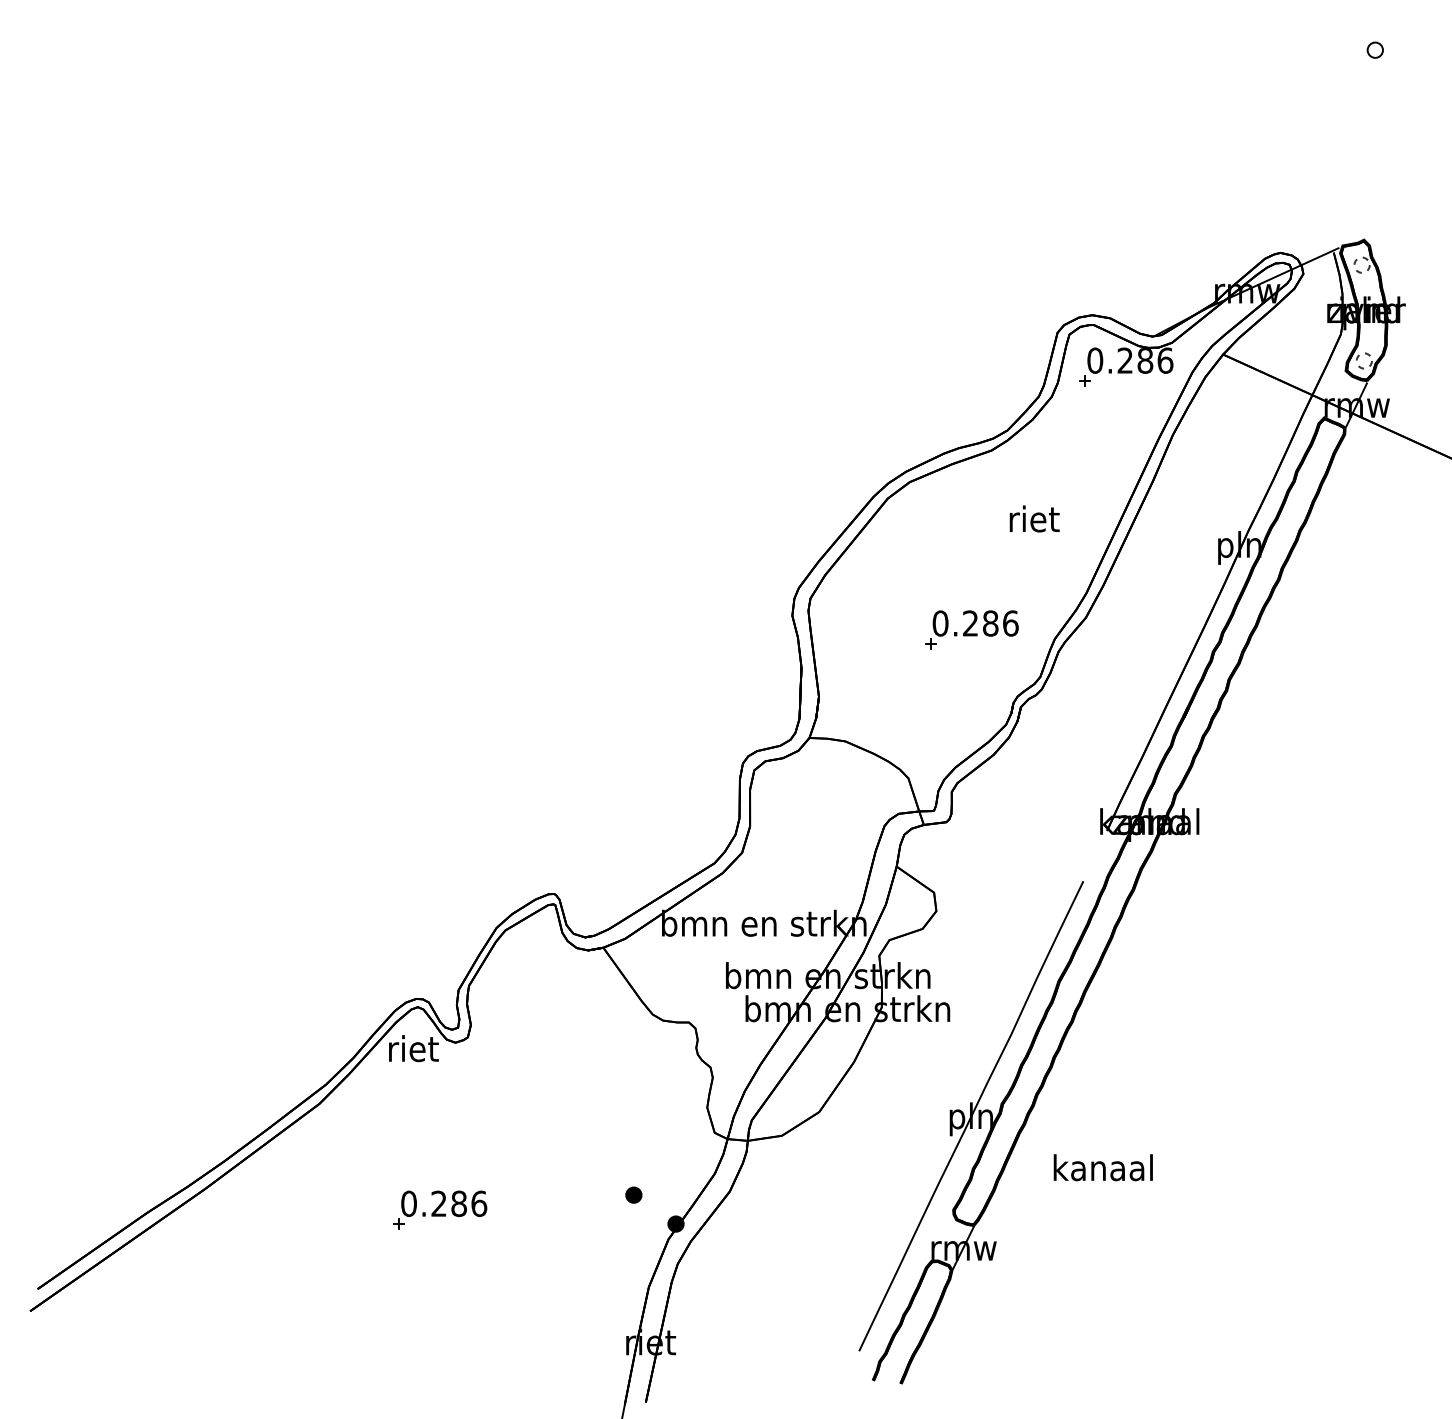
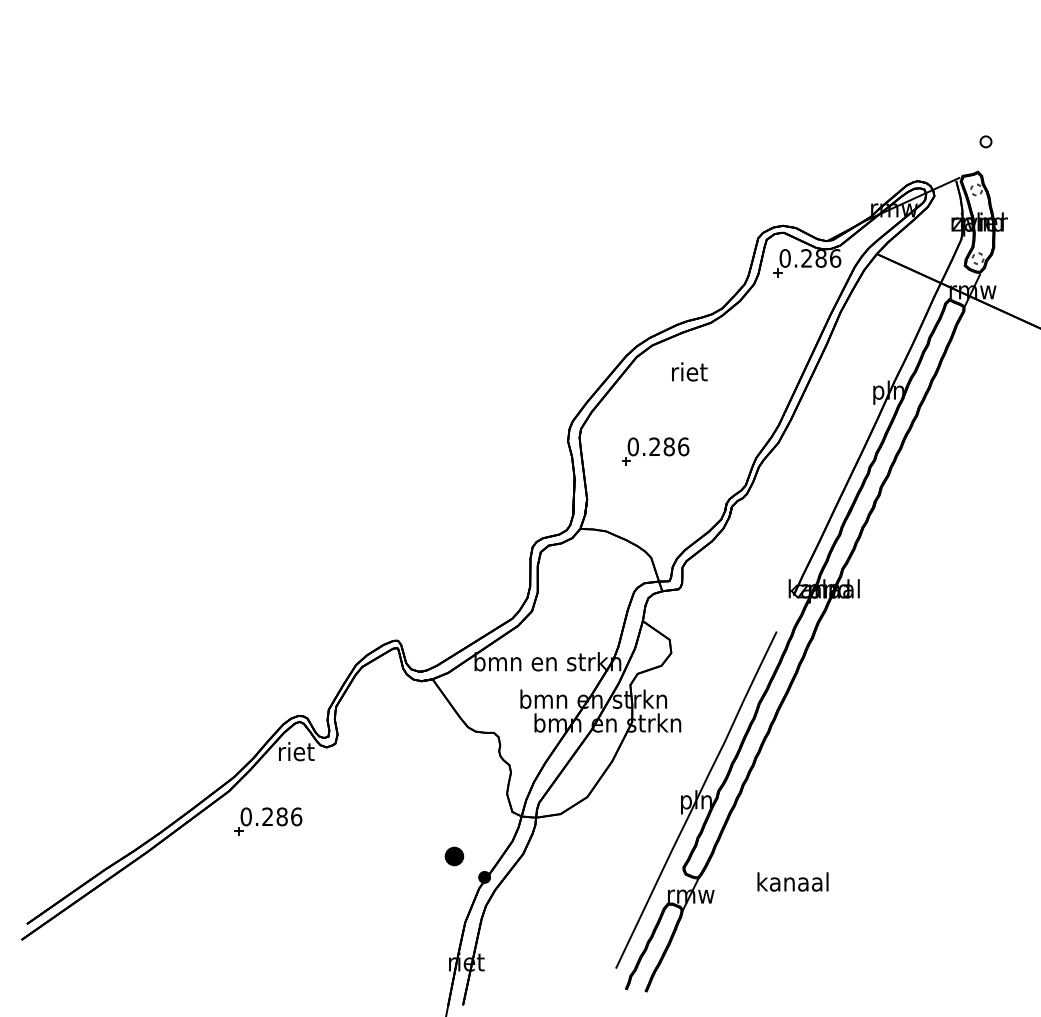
part: (1374, 49) -> (985, 141), moved
text: (1034, 518) -> (689, 371), moved
part: (971, 629) -> (655, 451), moved
text: (1102, 1167) -> (792, 881), moved
part: (633, 1194) -> (454, 856), size x1.6
part: (440, 1210) -> (268, 821), moved

